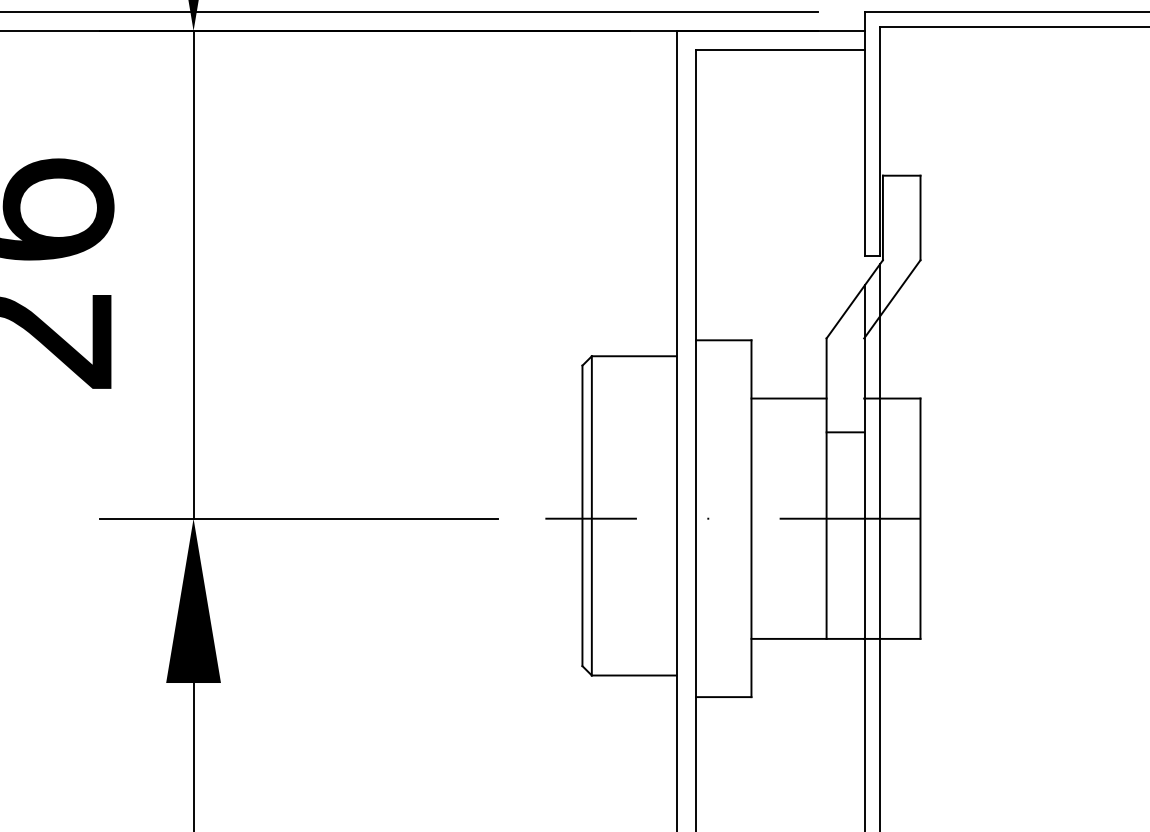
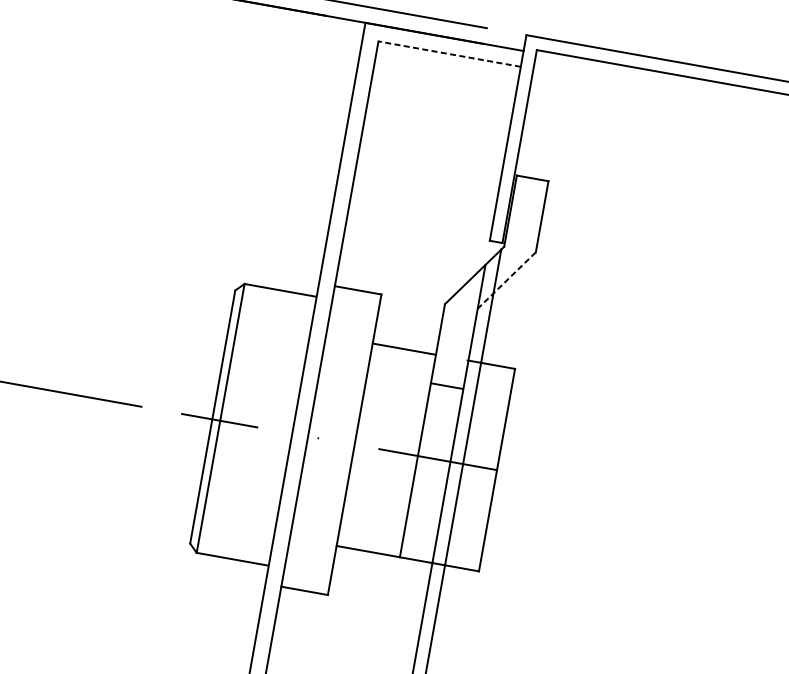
line: (780, 49) -> (449, 53), solid -> dashed
line: (892, 299) -> (506, 281), solid -> dashed

